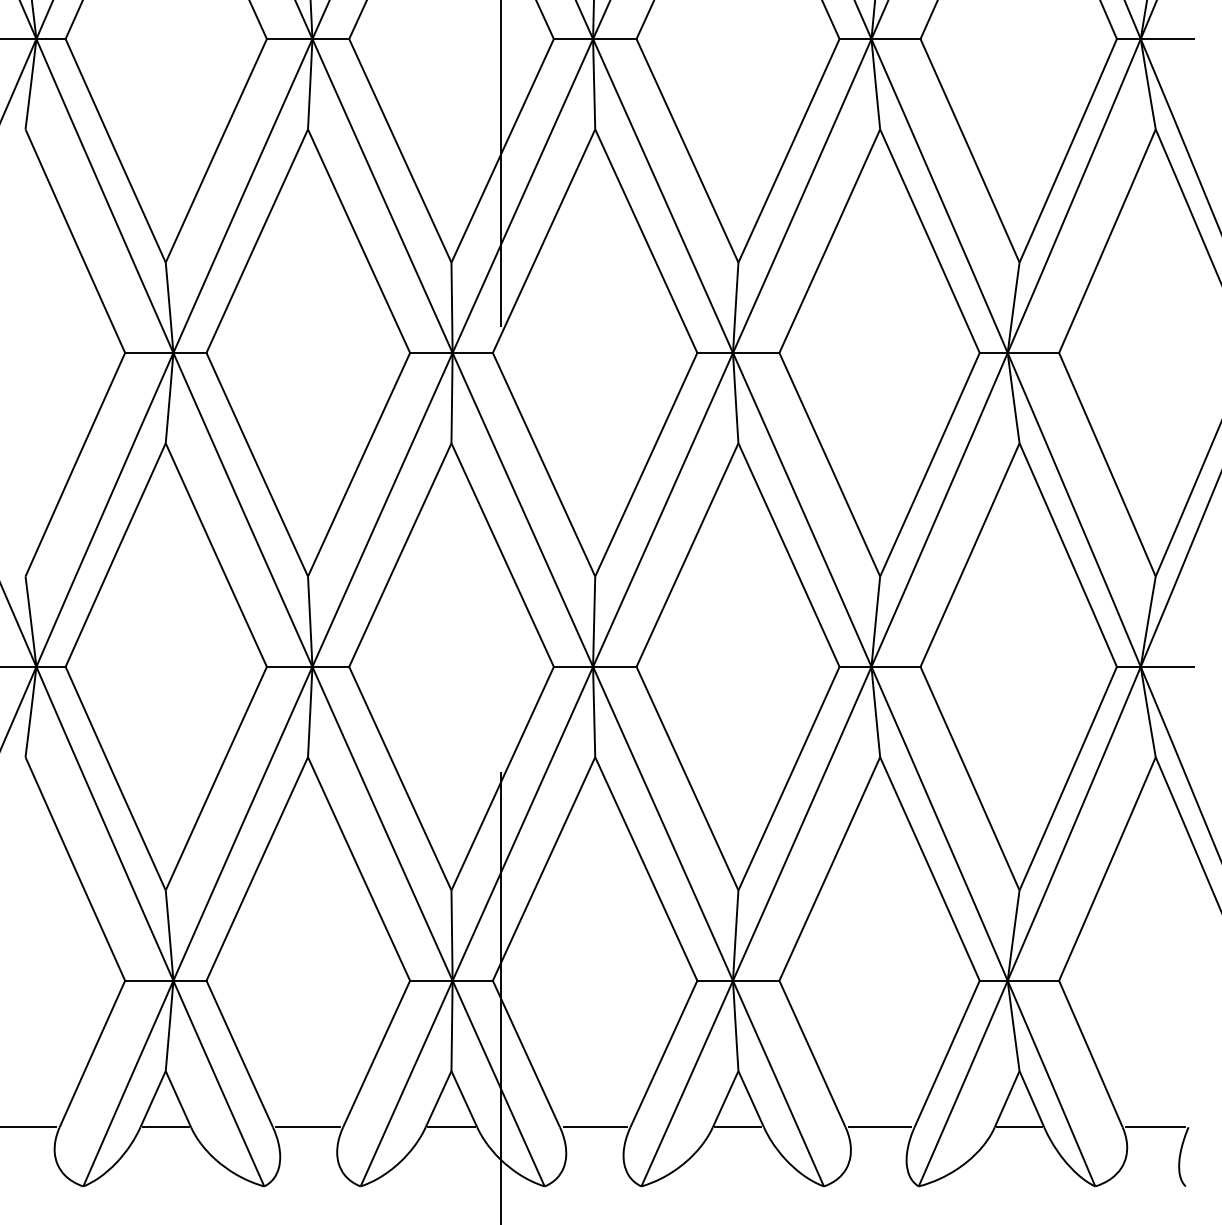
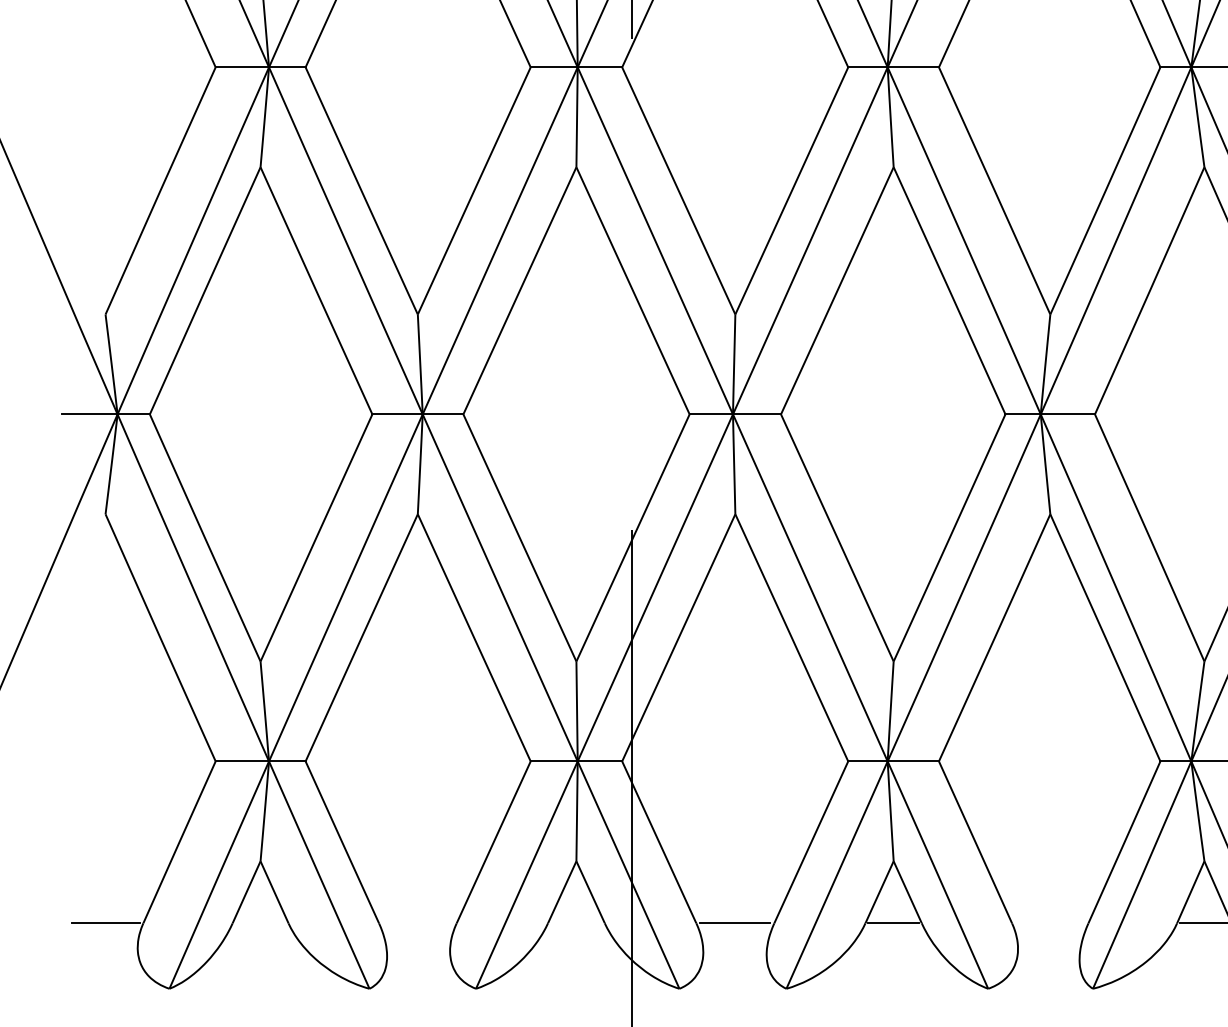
line: (165, 1127) -> (260, 923), removed
line: (307, 1127) -> (417, 923), removed
line: (451, 1127) -> (576, 923), removed
line: (880, 1127) -> (1050, 923), removed

